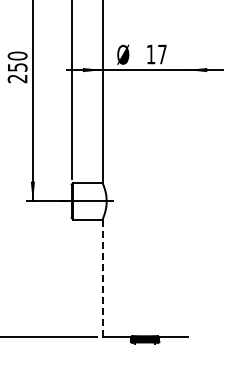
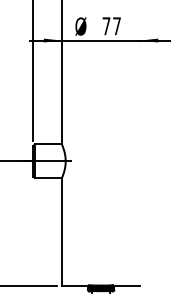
text: (150, 54) -> (106, 26), 17 -> 77
line: (102, 278) -> (61, 232), dashed -> solid

